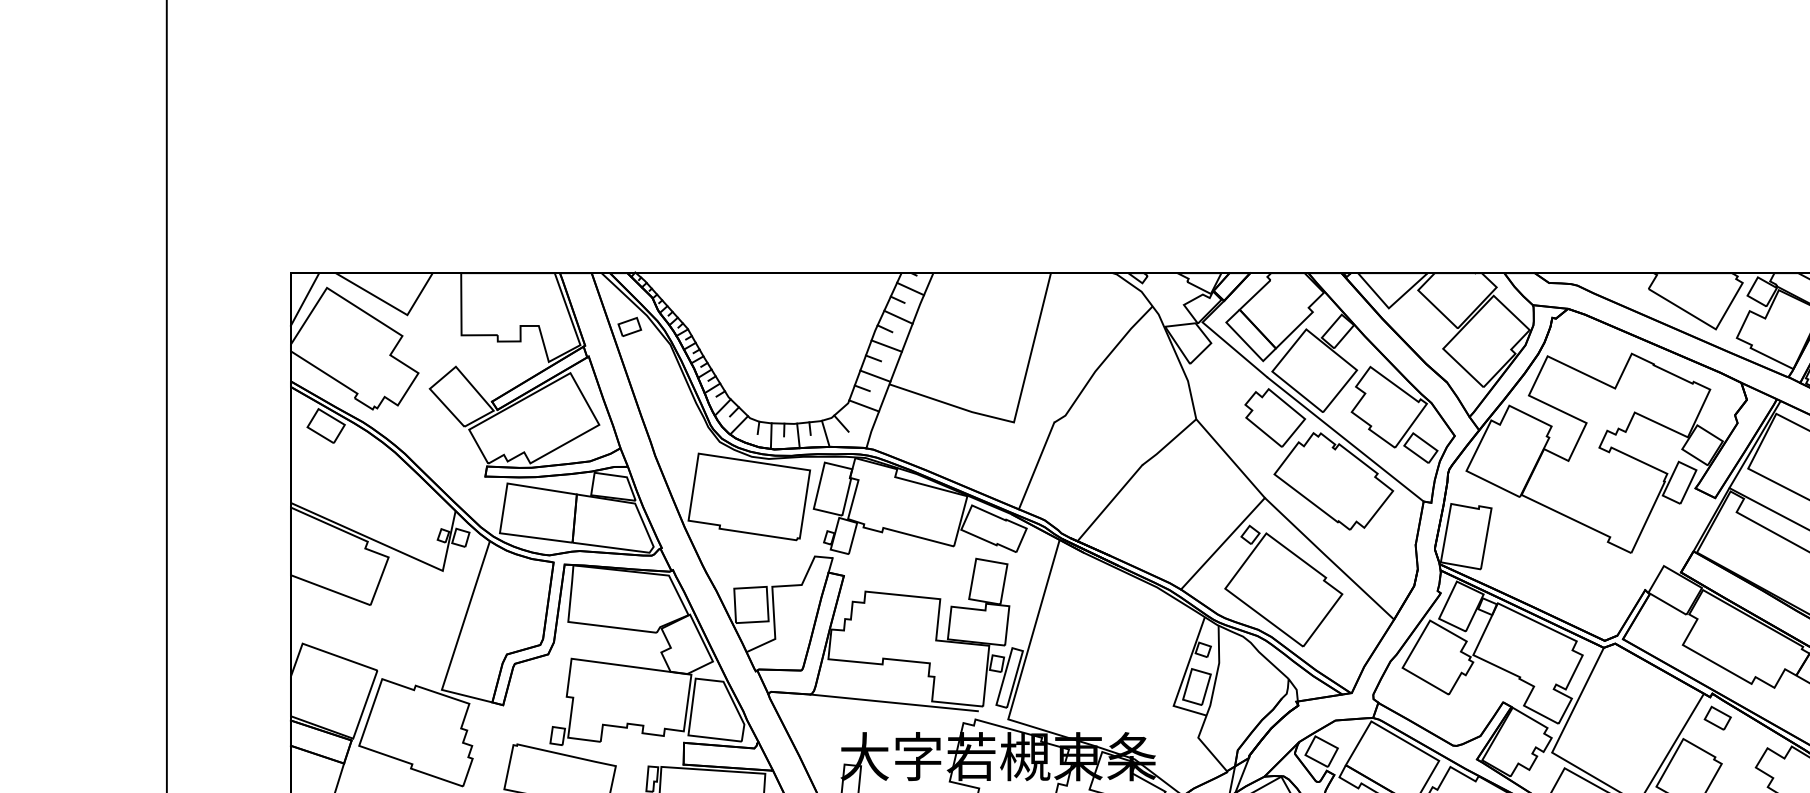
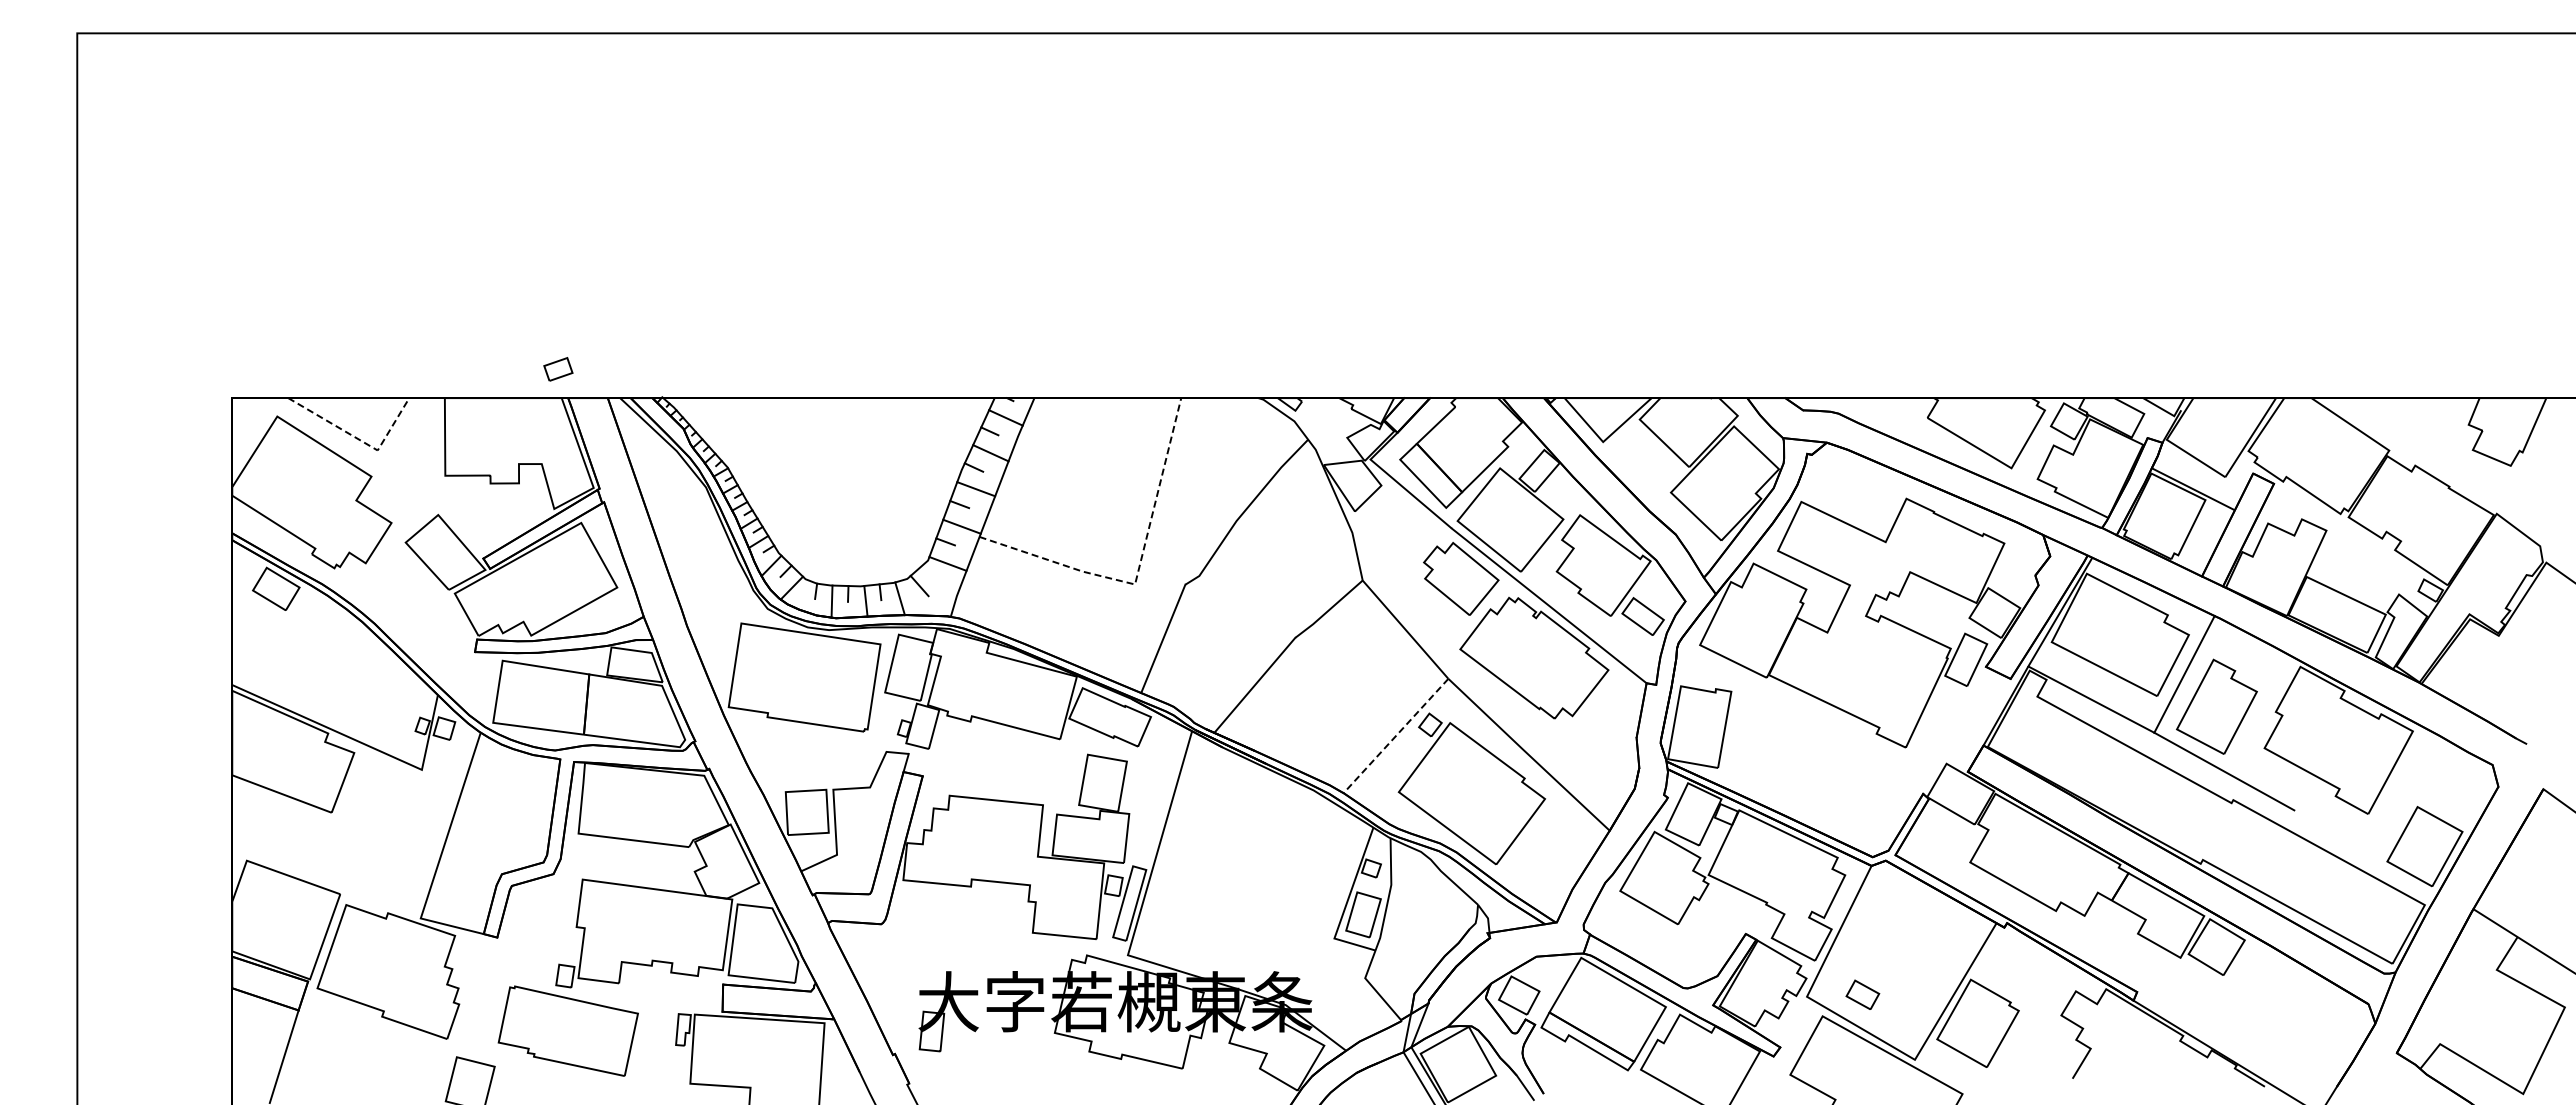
line: (304, 299) -> (249, 430), removed
line: (393, 307) -> (360, 440), solid -> dashed
part: (629, 327) -> (558, 369), moved
line: (1016, 411) -> (1138, 570), solid -> dashed
line: (1223, 544) -> (1396, 736), solid -> dashed
line: (894, 702) -> (985, 934), removed
part: (1717, 717) -> (1862, 994), moved

